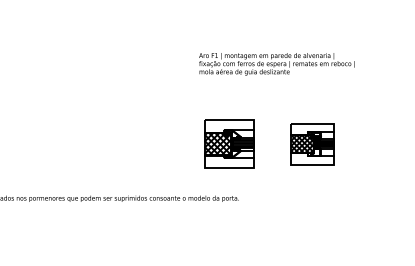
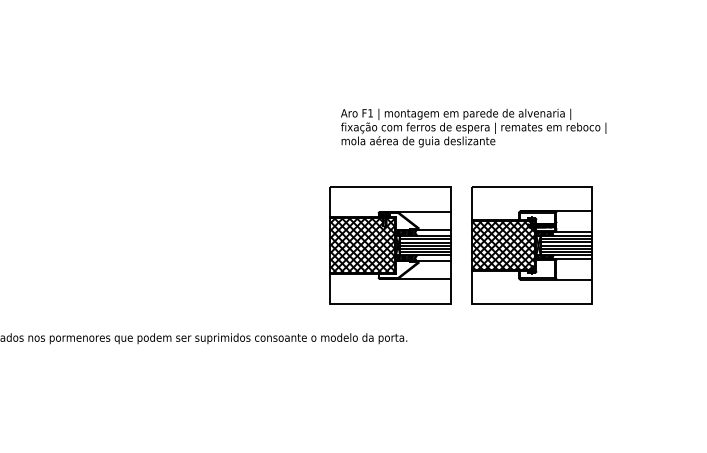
text: (276, 64) -> (472, 128), moved
part: (229, 143) -> (391, 244), size x1.43
part: (312, 143) -> (532, 244), size x1.67

